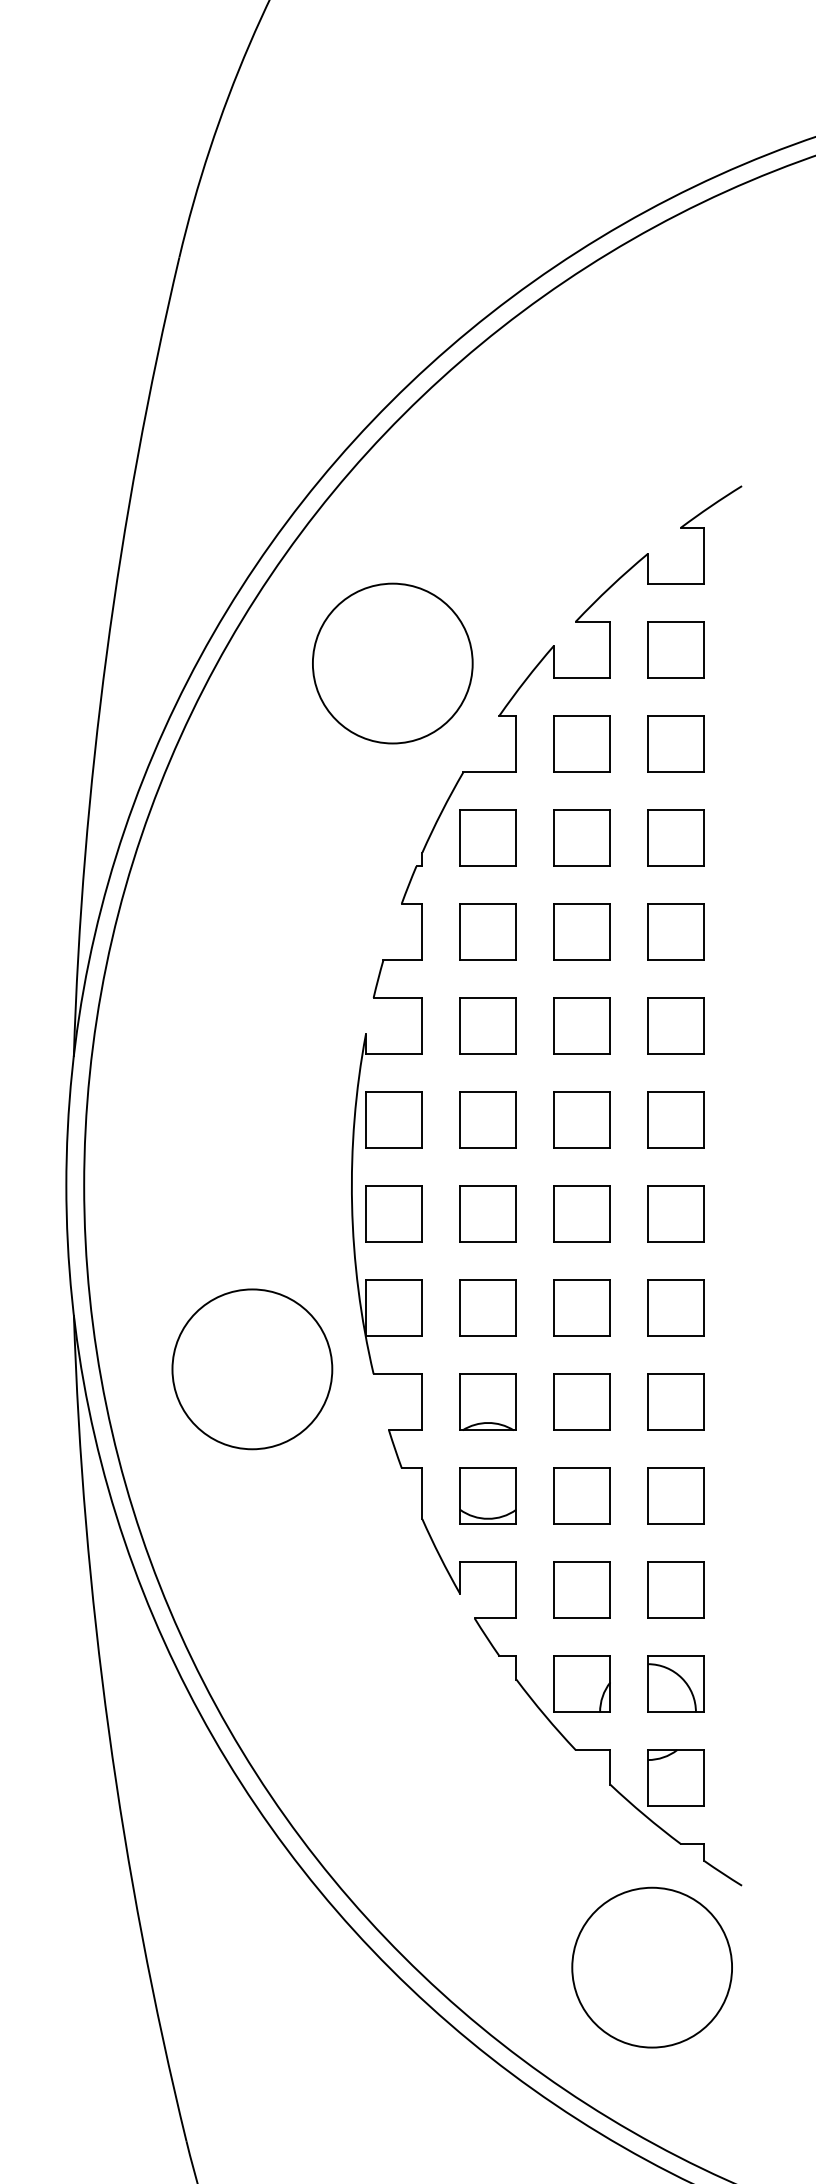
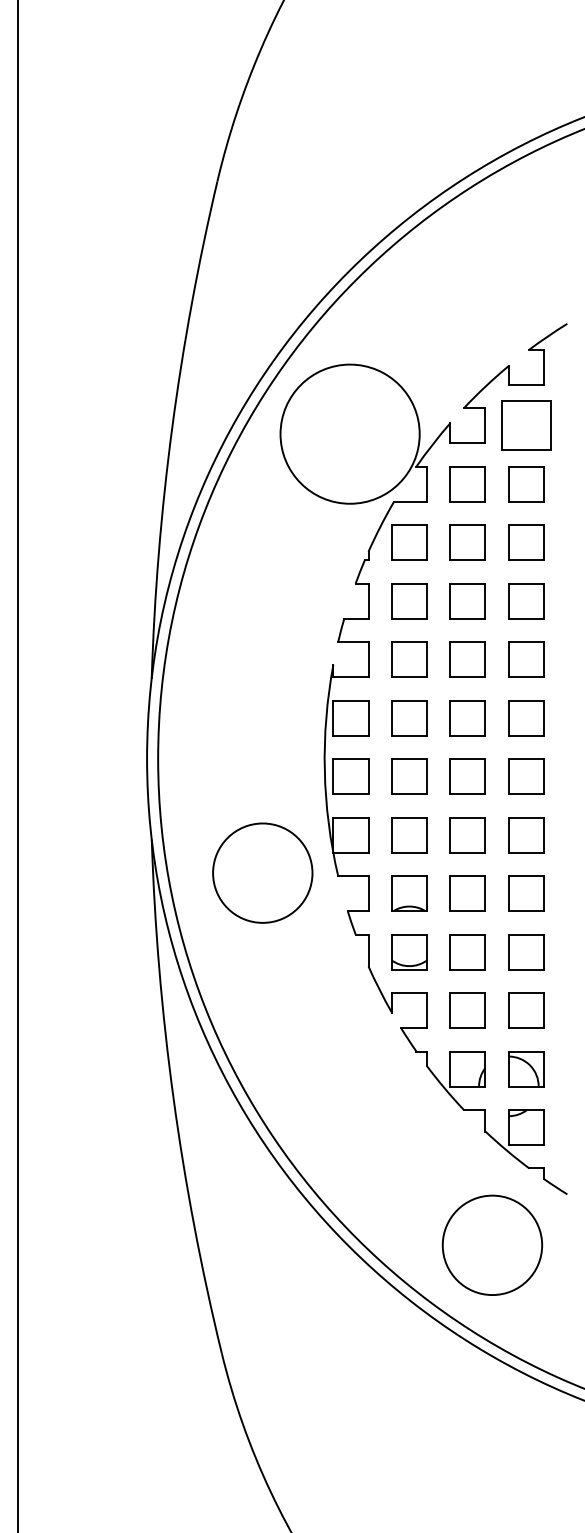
part: (676, 649) -> (526, 425), size x1.4
circle: (391, 662) -> (349, 433), size x1.4
circle: (652, 1966) -> (492, 1244), moved

